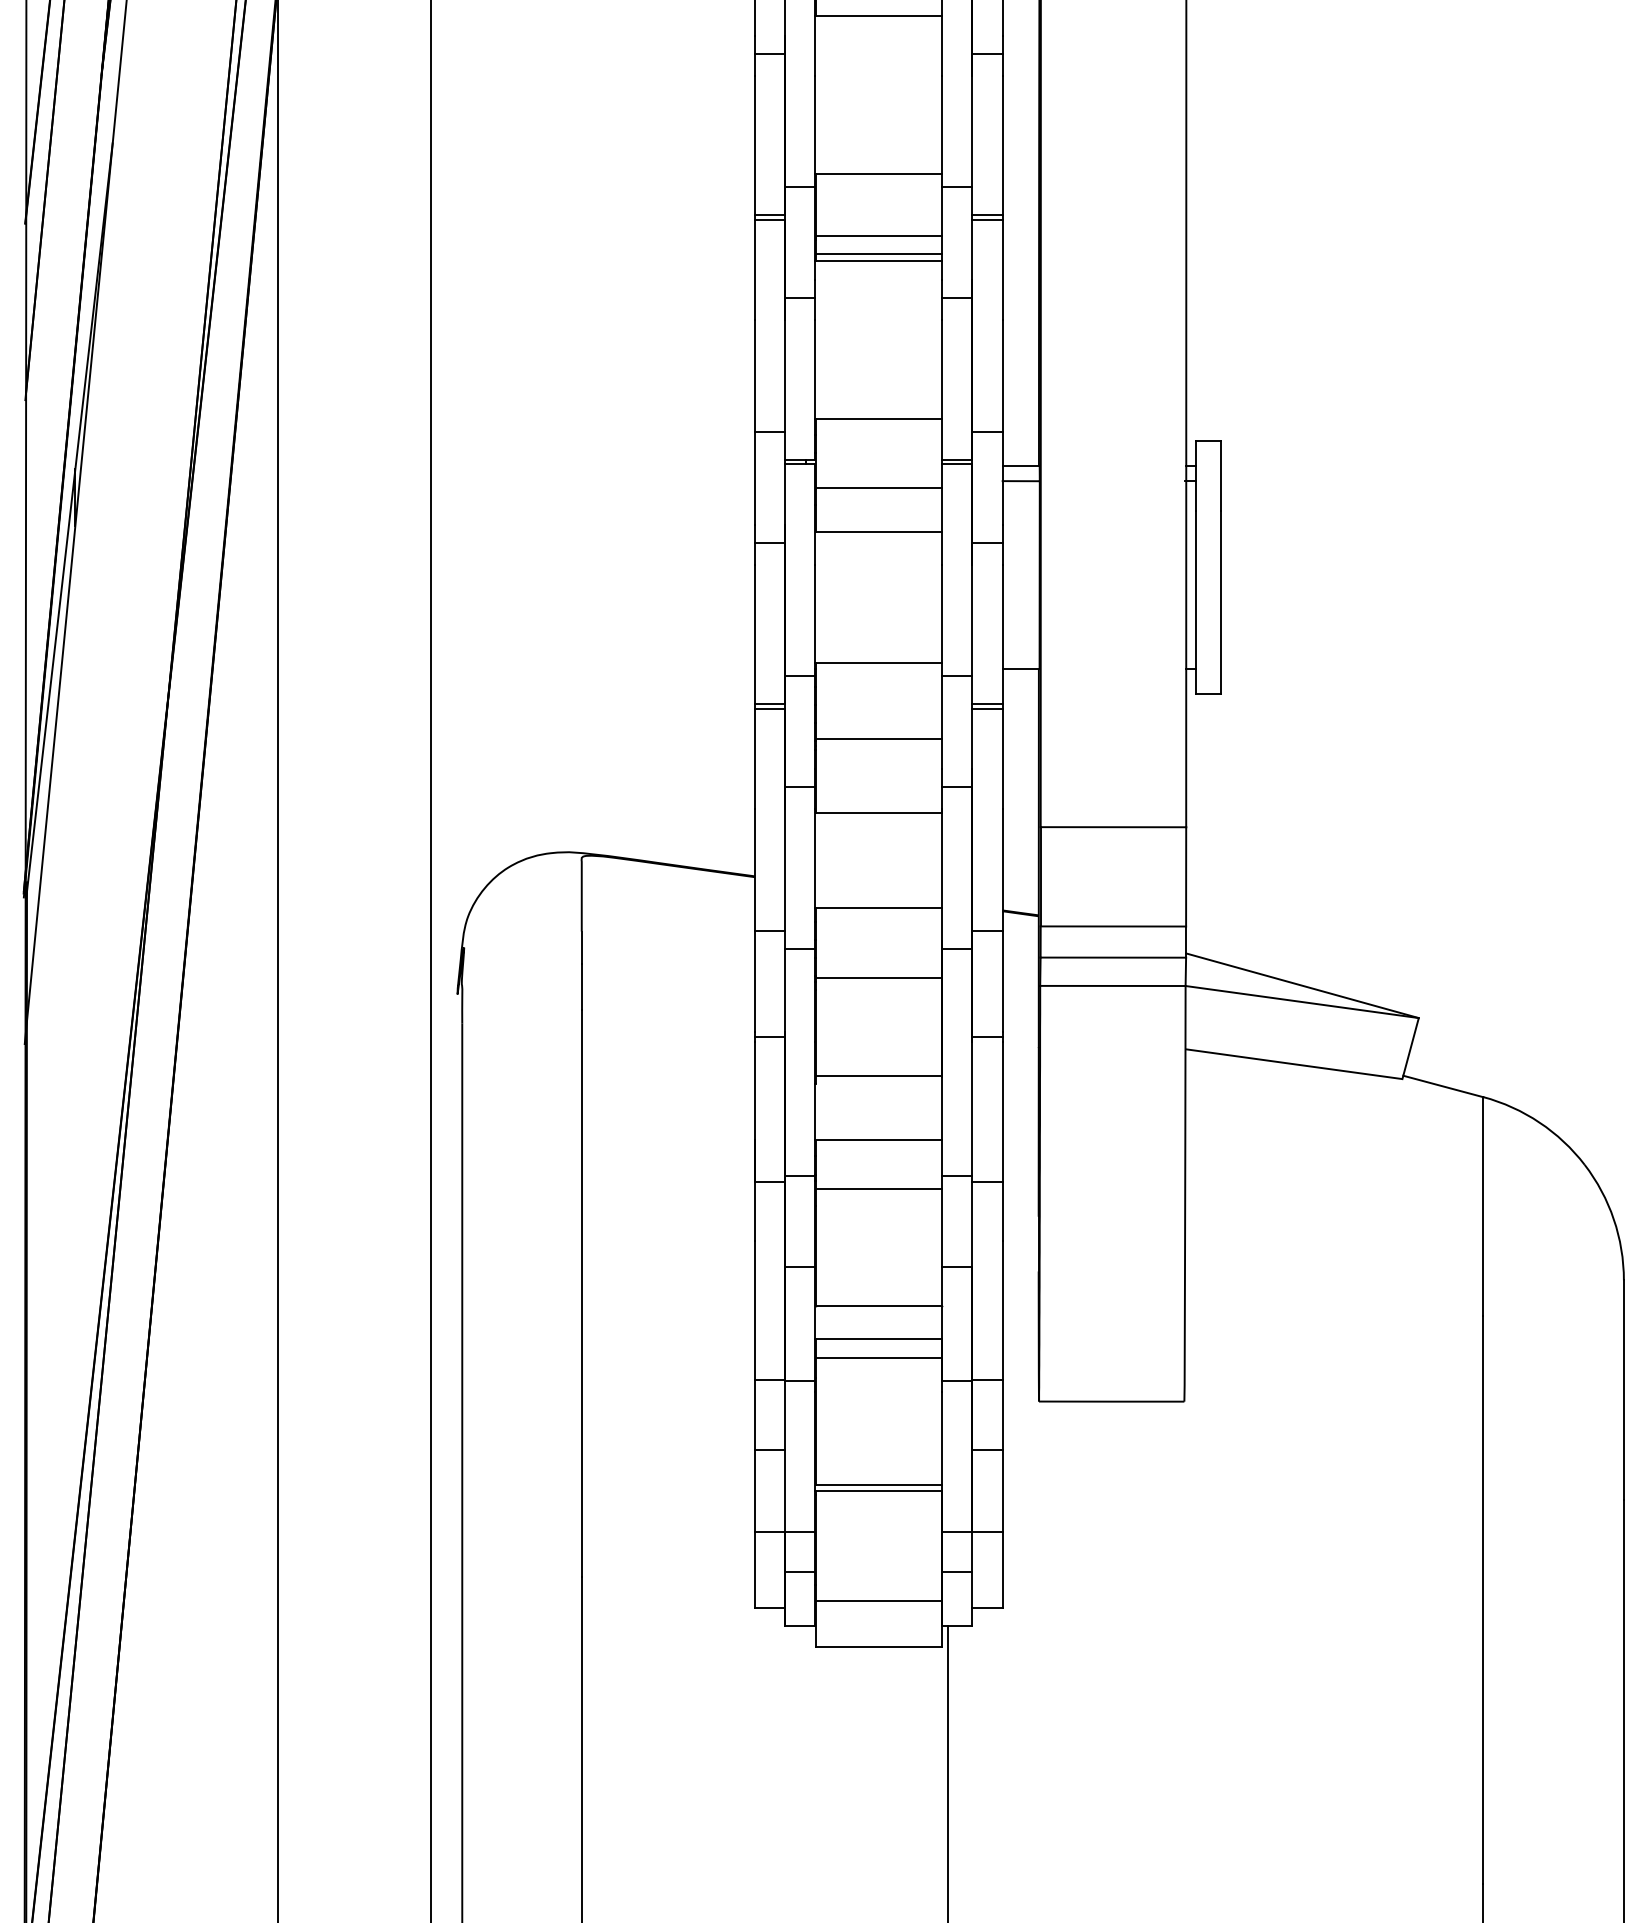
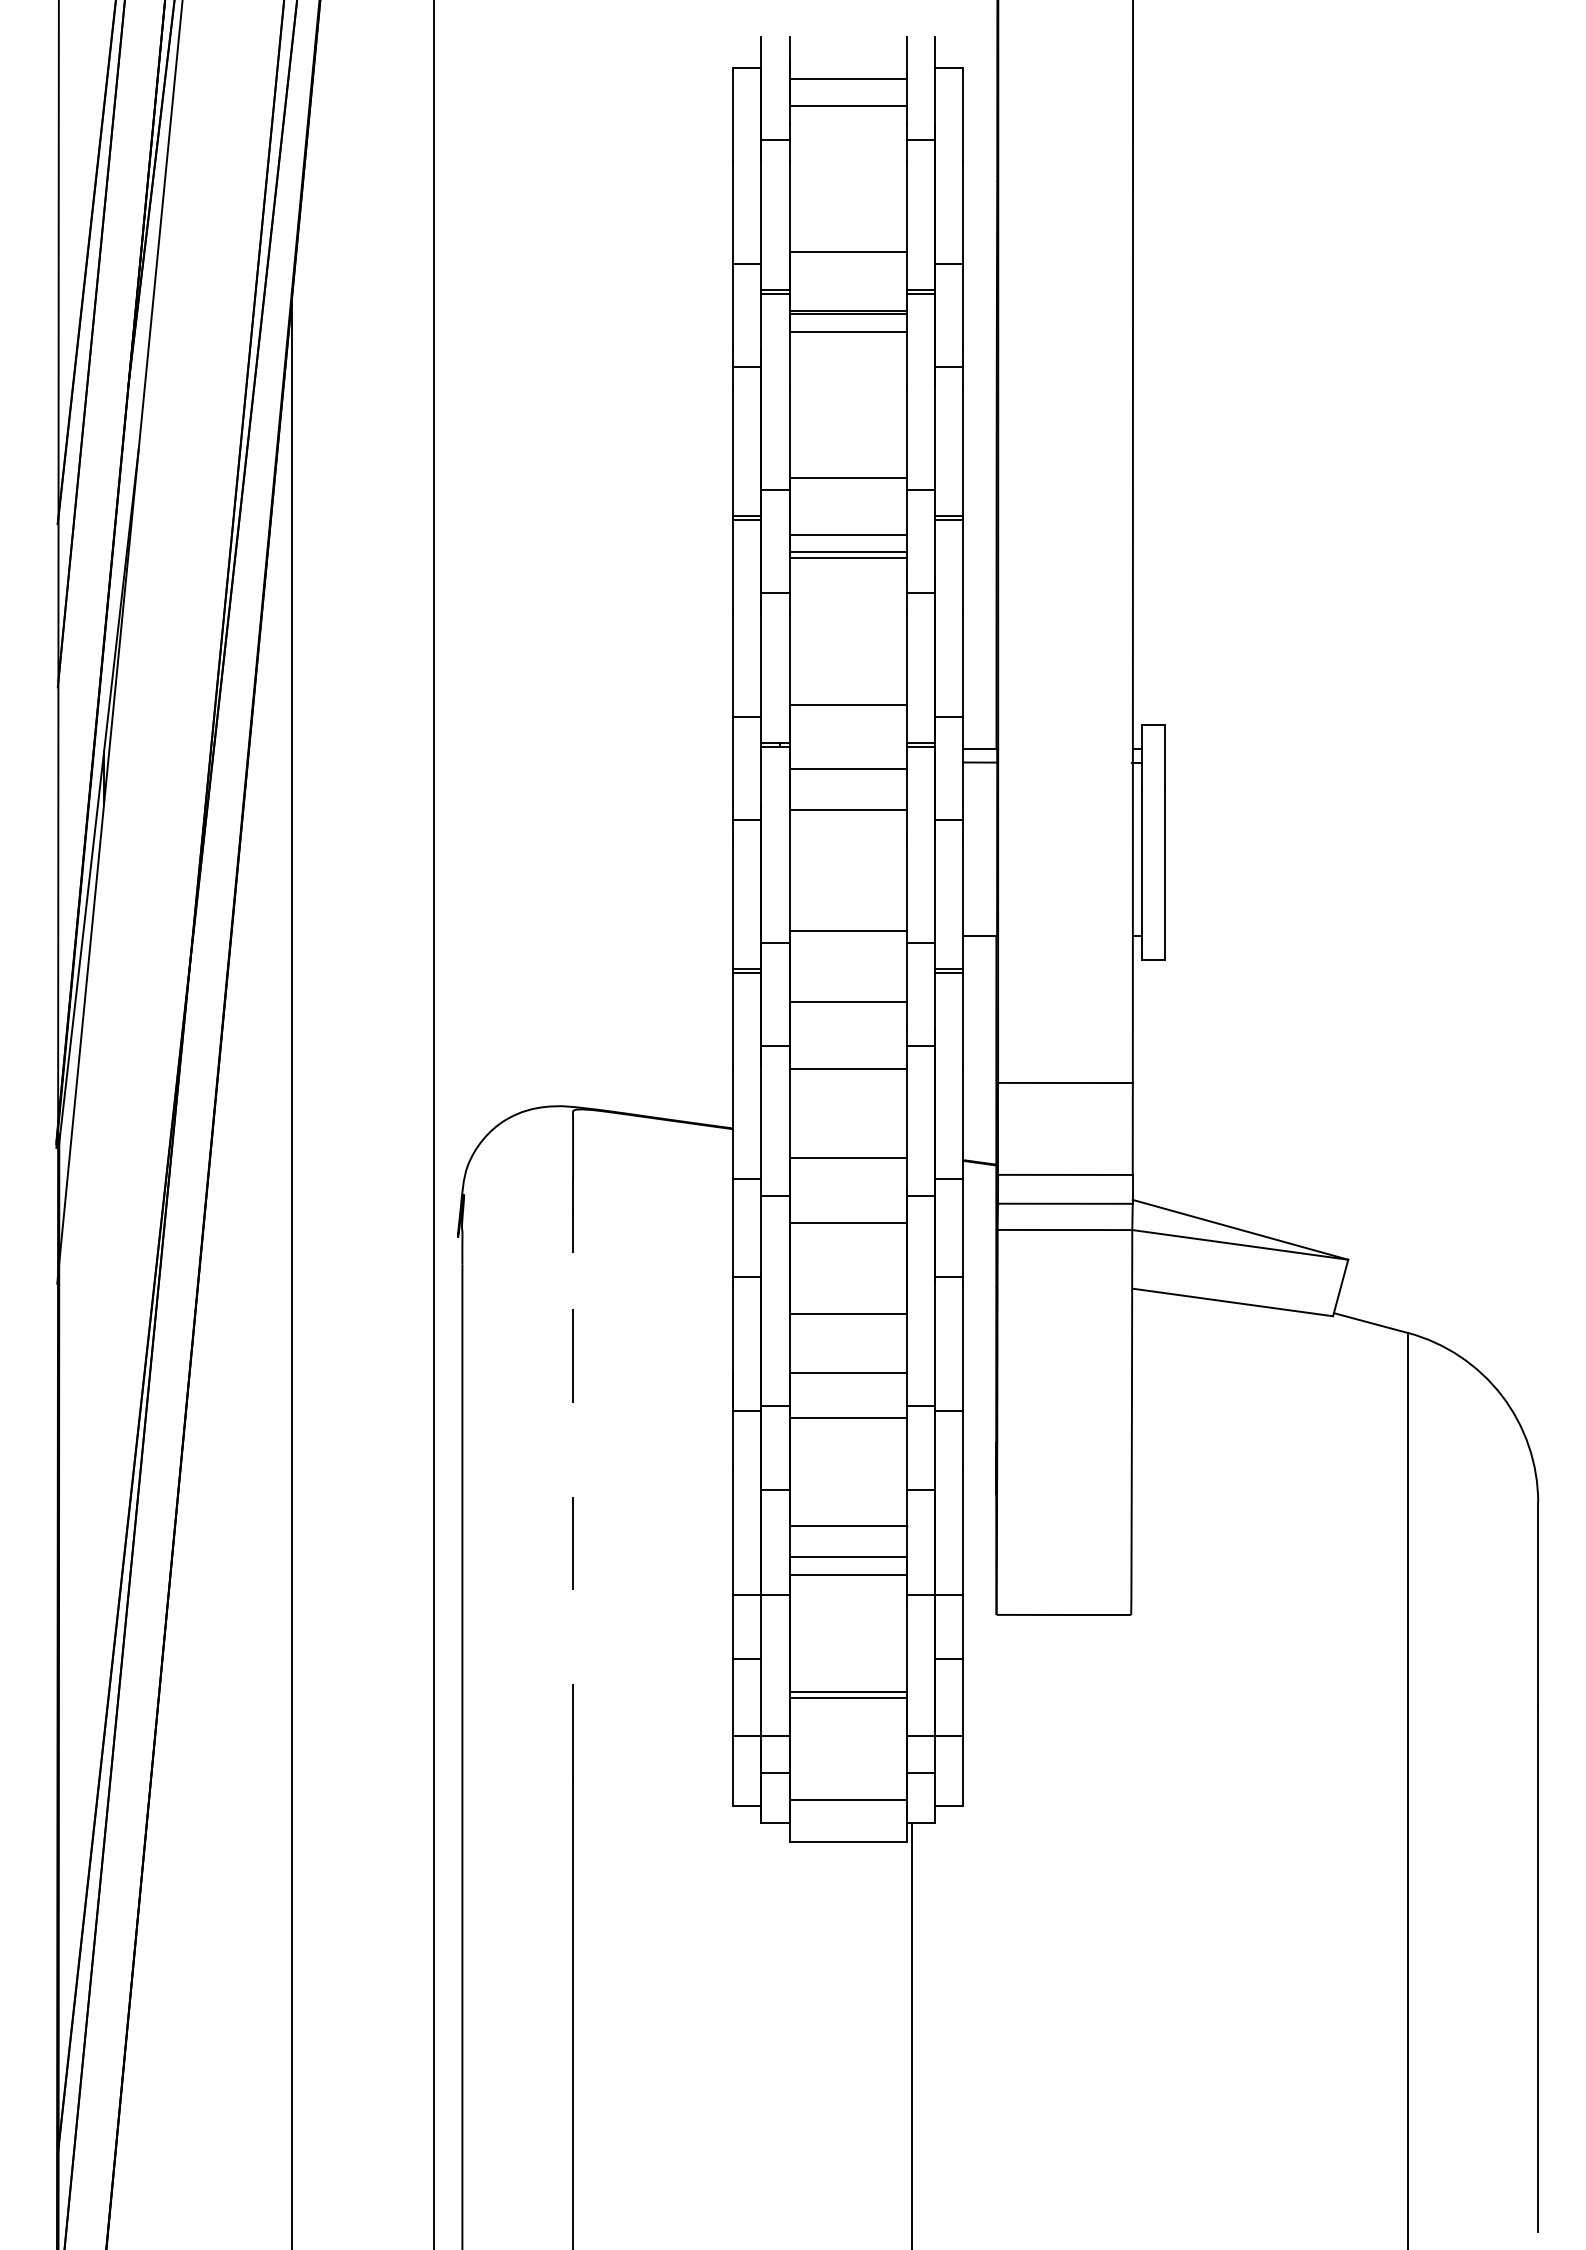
line: (582, 1293) -> (573, 1514), solid -> dashed

